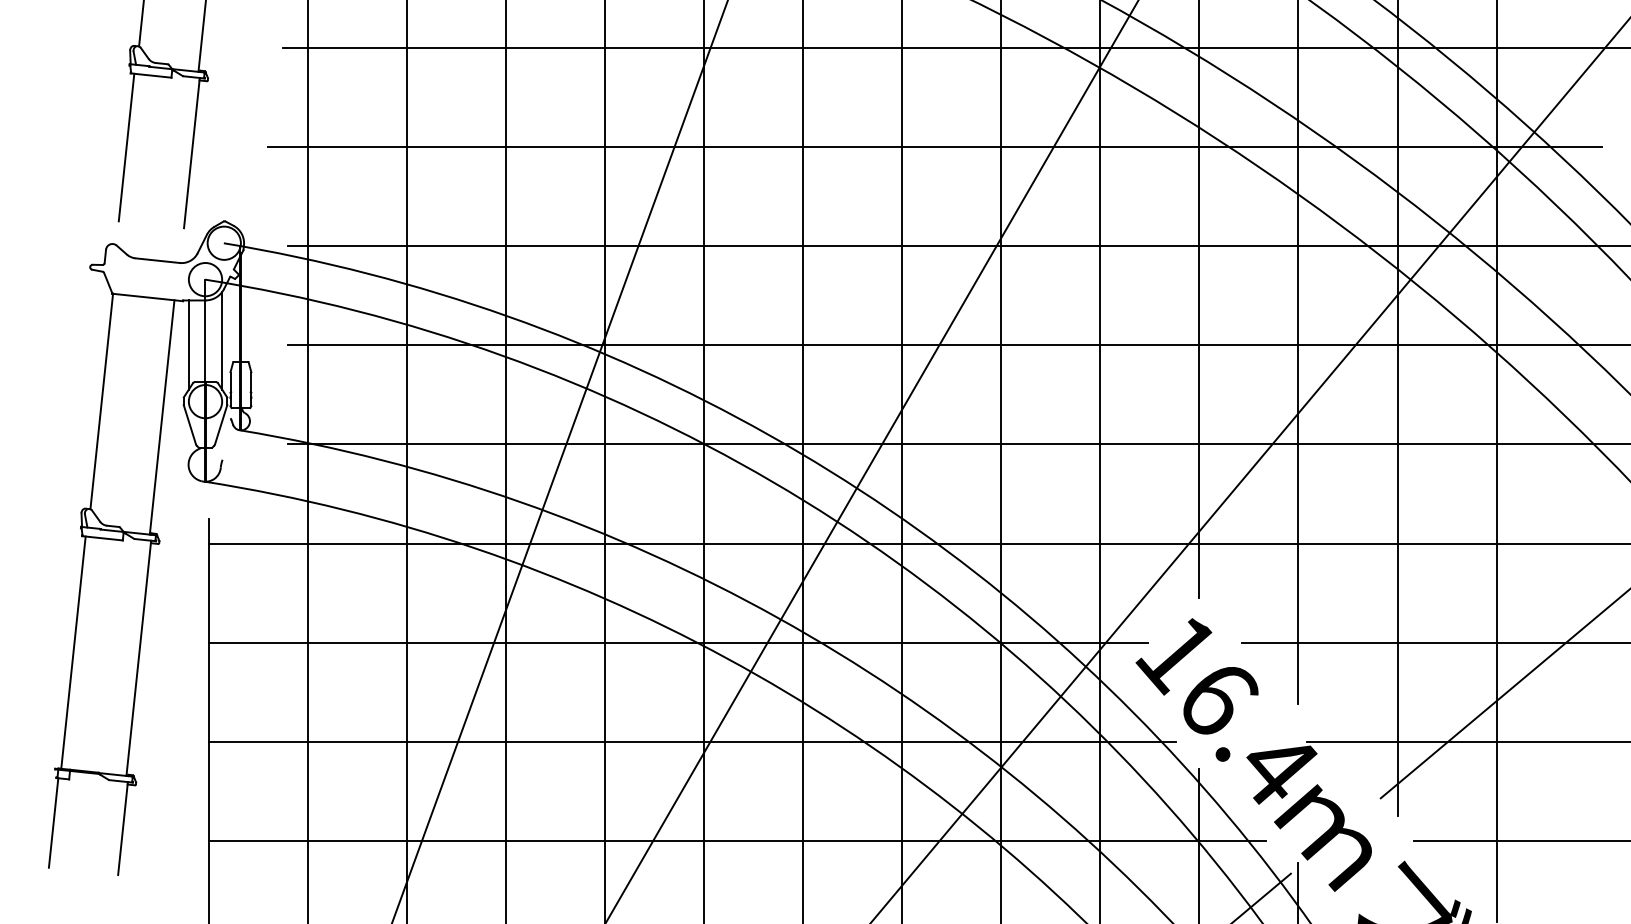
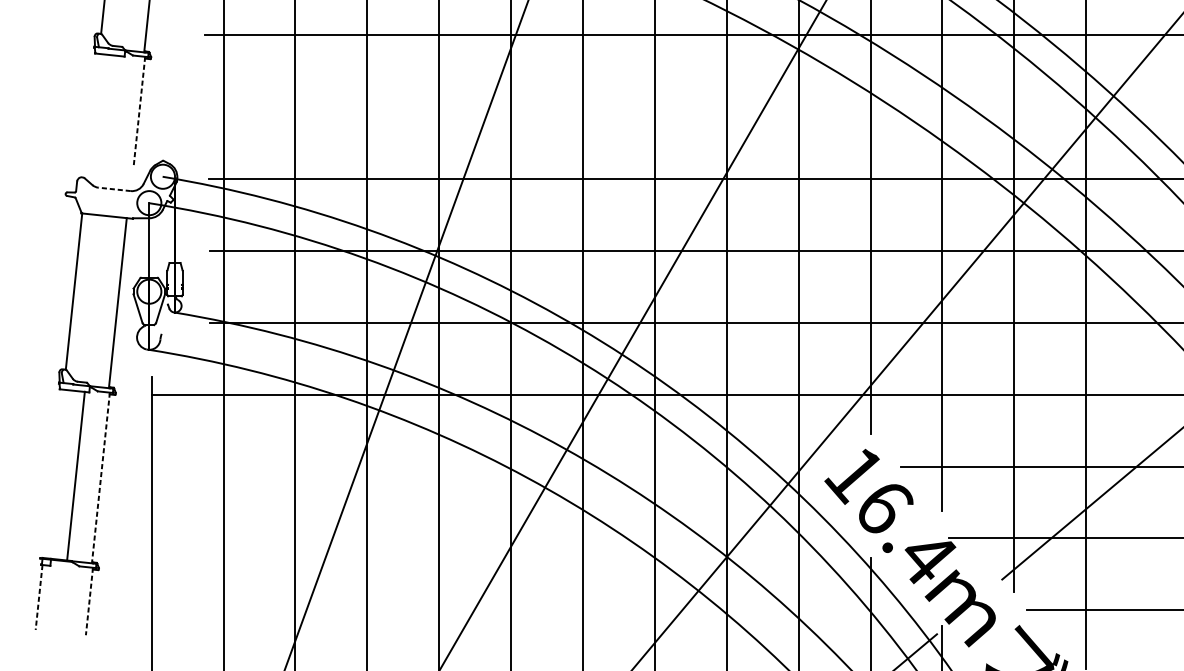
line: (126, 147) -> (91, 107), removed
line: (934, 147) -> (678, 107), removed
line: (191, 153) -> (139, 111), solid -> dashed
line: (157, 260) -> (114, 189), solid -> dashed
line: (222, 340) -> (161, 247), removed
line: (188, 344) -> (136, 250), removed
line: (678, 642) -> (492, 466), removed
line: (73, 652) -> (76, 475), moved
line: (138, 658) -> (100, 478), solid -> dashed
line: (691, 741) -> (502, 538), removed
line: (53, 823) -> (39, 597), solid -> dashed
line: (123, 828) -> (89, 601), solid -> dashed
line: (736, 840) -> (534, 610), removed

